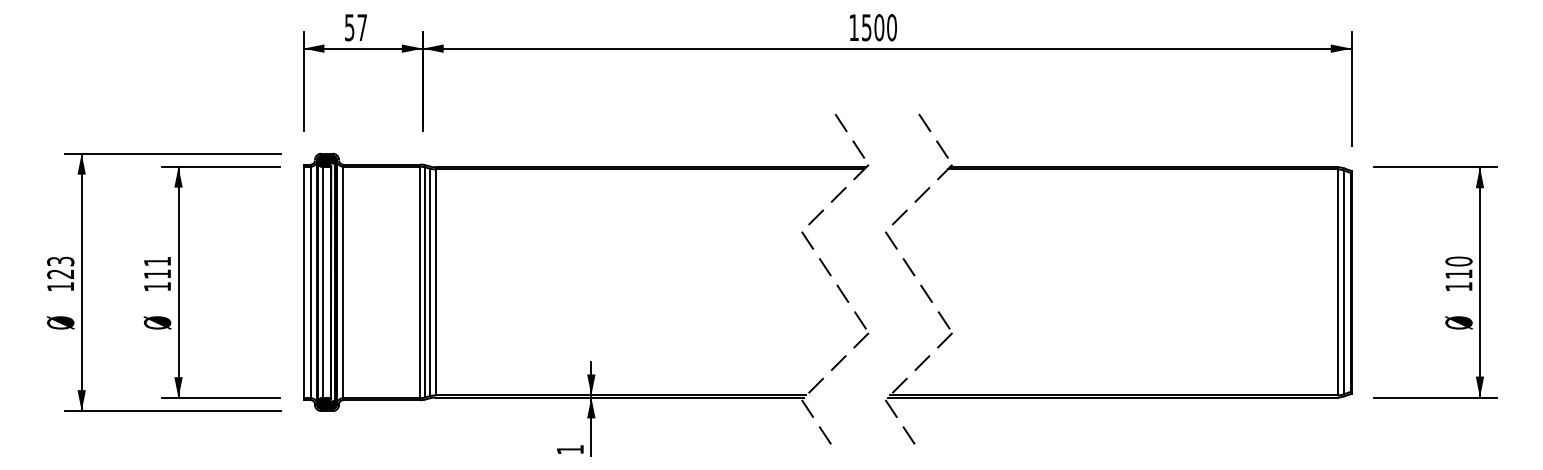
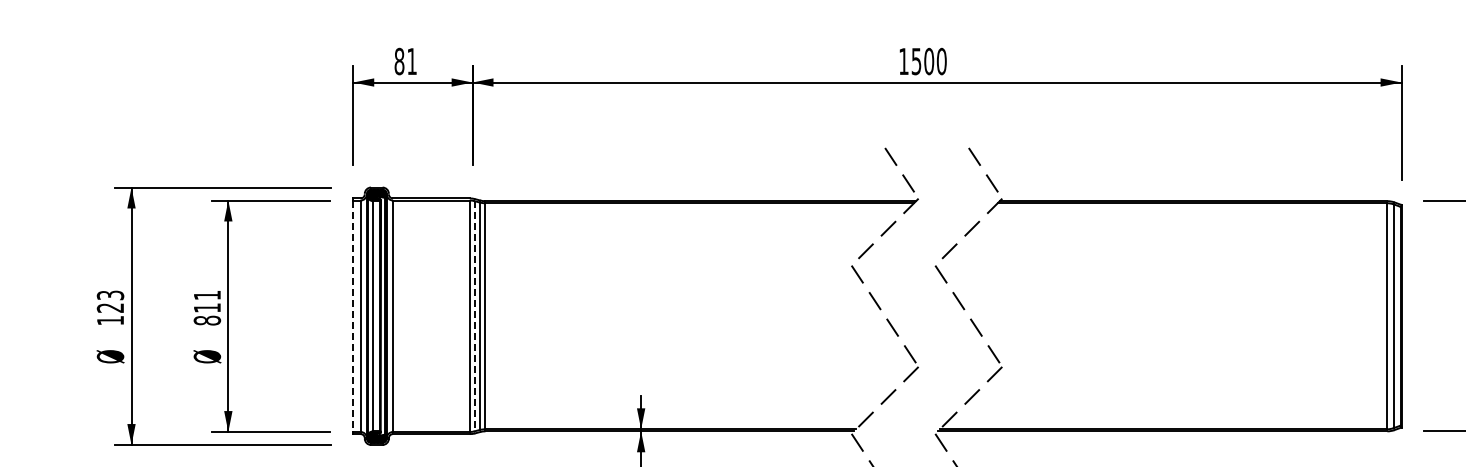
text: (355, 27) -> (405, 61), 57 -> 81
line: (303, 282) -> (353, 316), solid -> dashed
line: (424, 282) -> (474, 316), solid -> dashed
text: (157, 286) -> (207, 320), 111 -> 811

